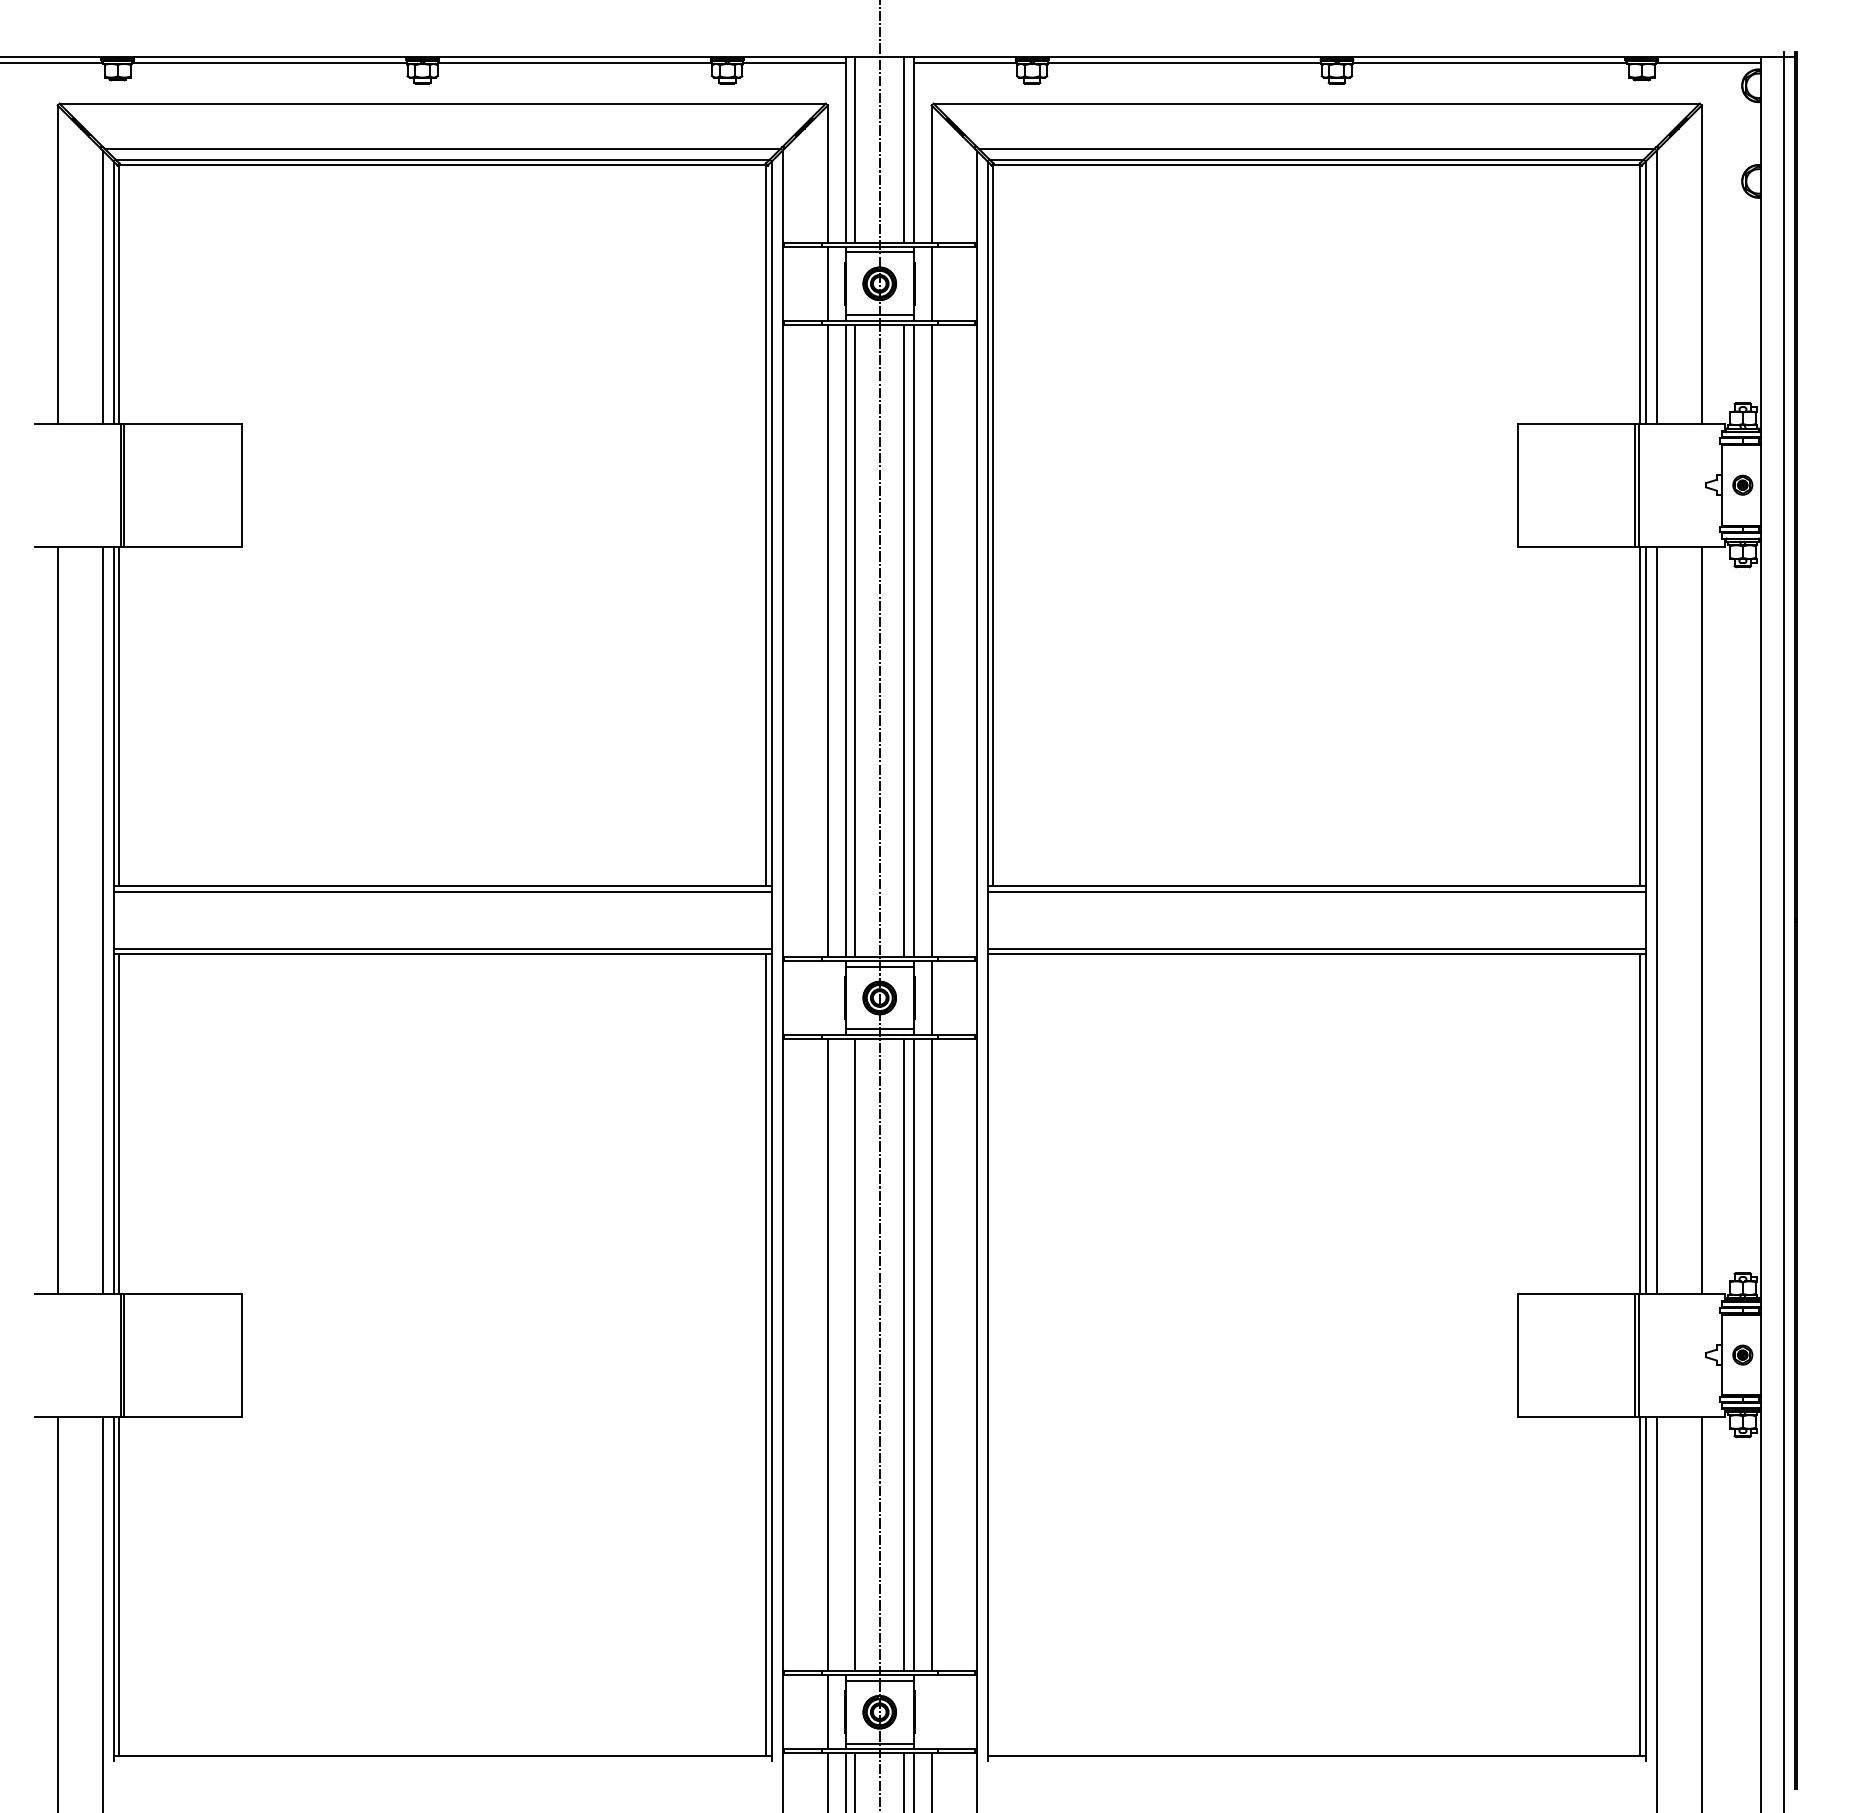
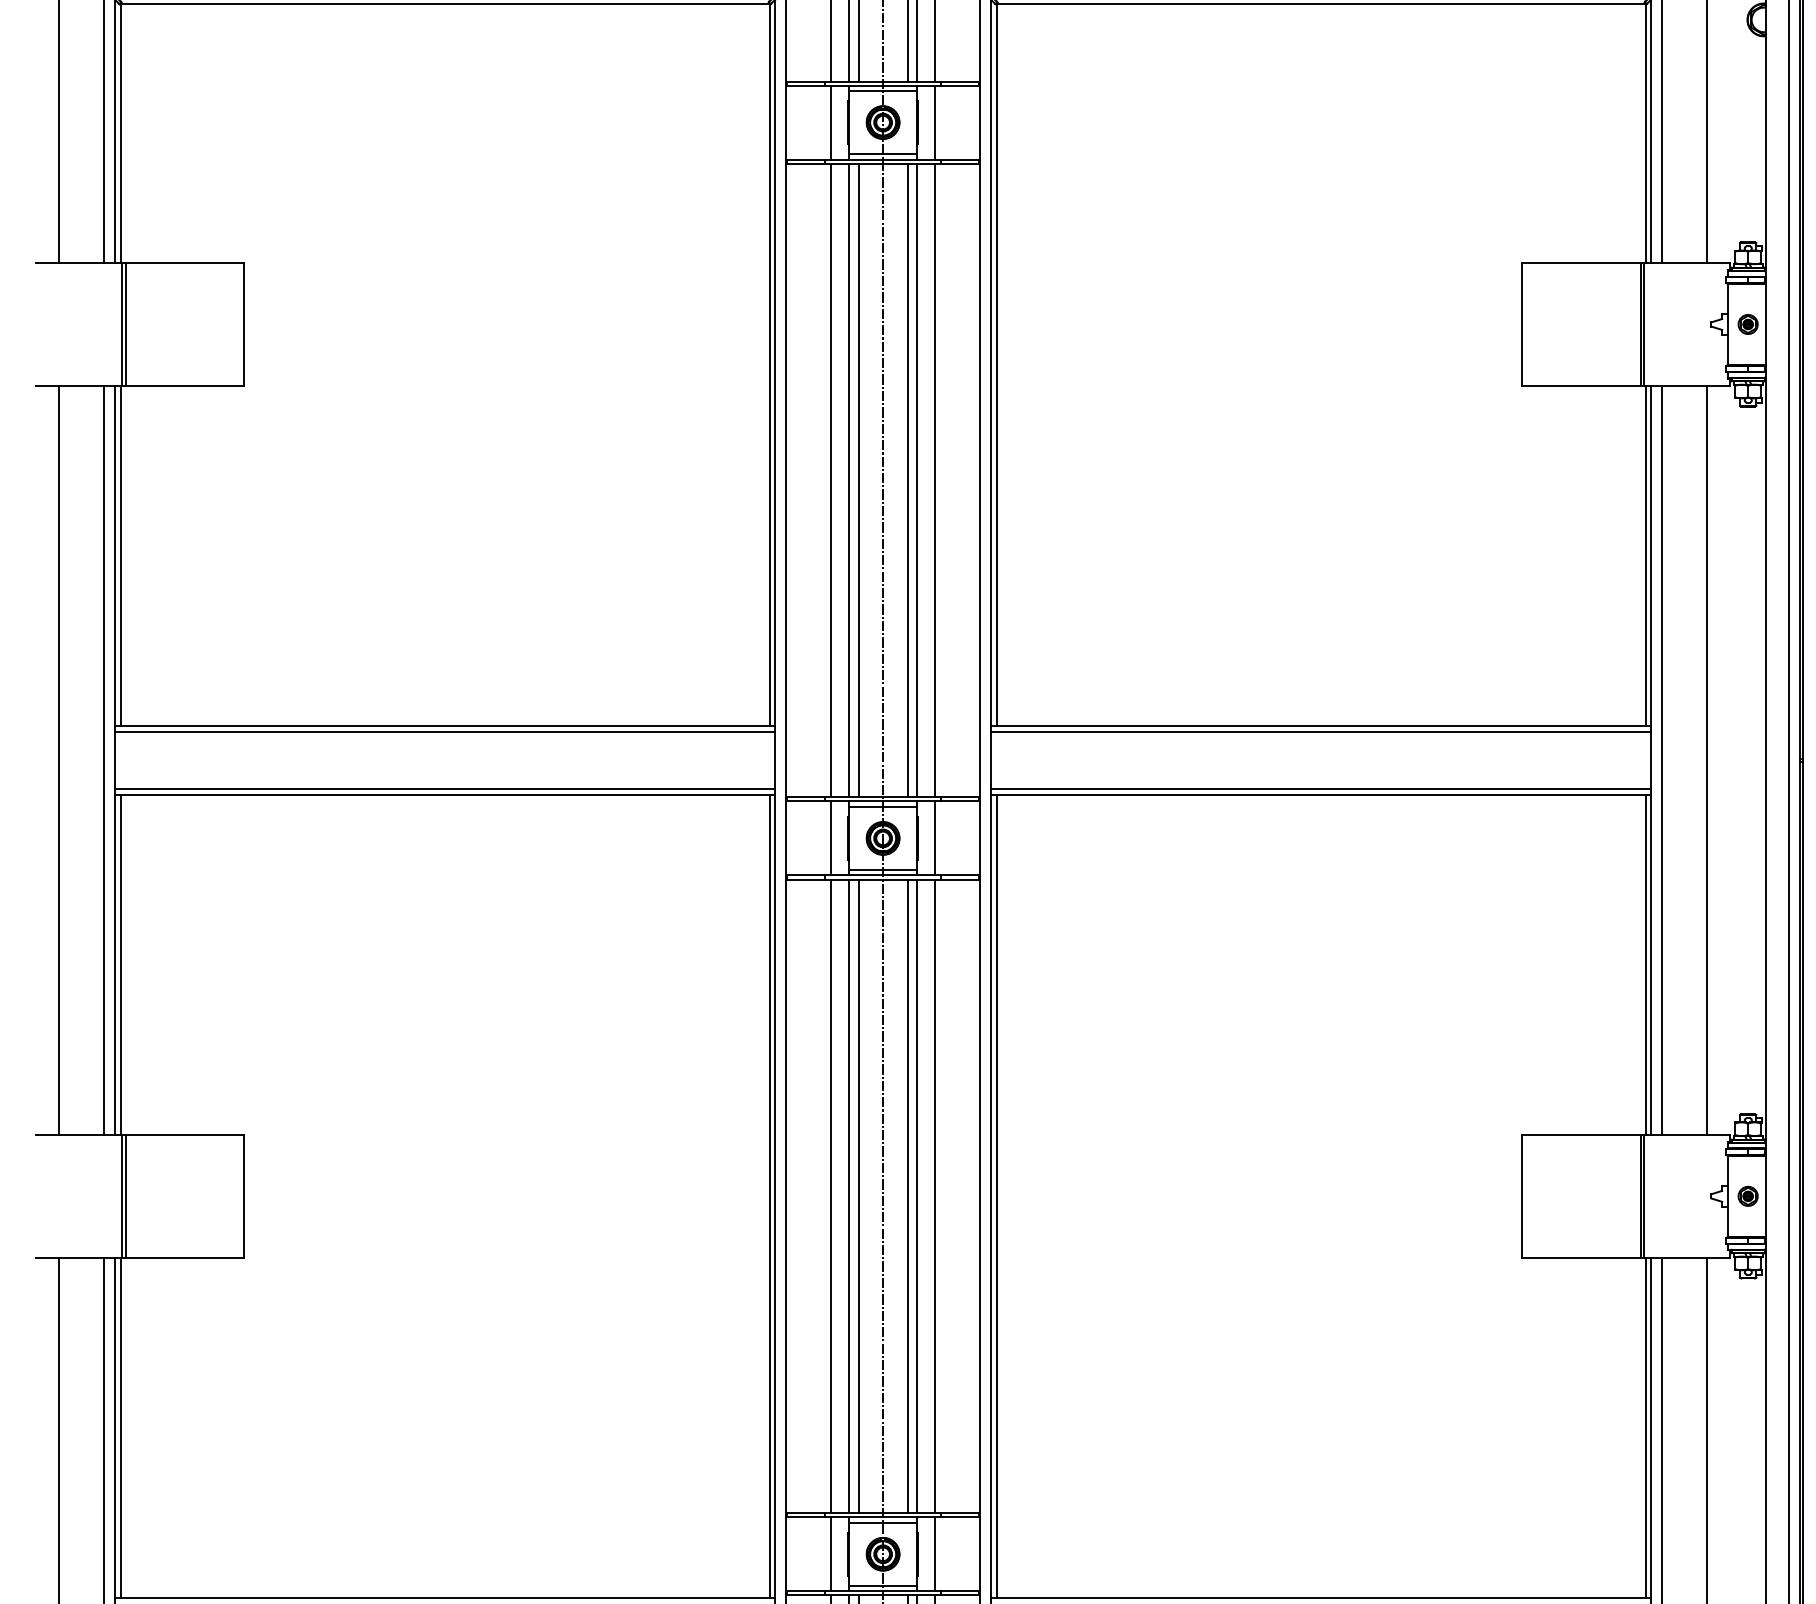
line: (827, 997) -> (830, 837), added
line: (993, 1354) -> (997, 1195), added
line: (845, 1355) -> (848, 1196), added
line: (931, 1712) -> (935, 1554), added

